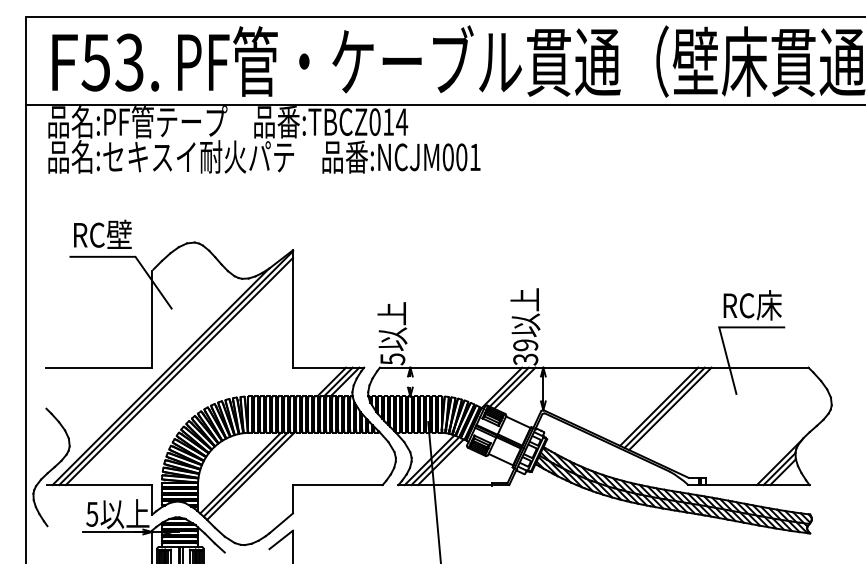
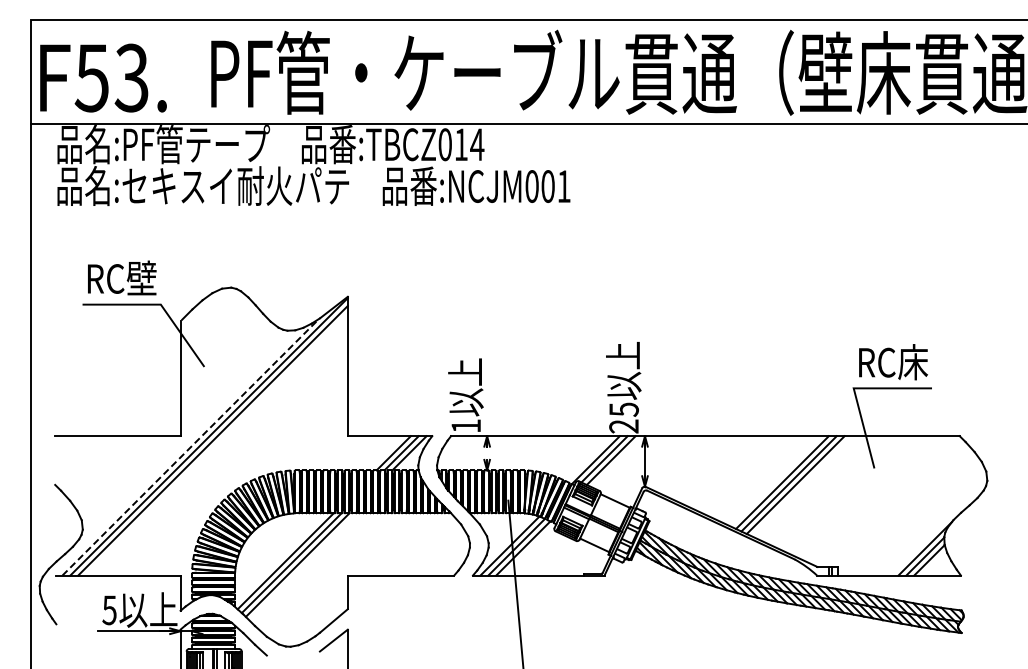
text: (105, 62) -> (103, 77), moved
text: (525, 351) -> (623, 417), 39 -> 25
text: (392, 359) -> (466, 426), 5 -> 1
line: (161, 376) -> (191, 446), solid -> dashed

